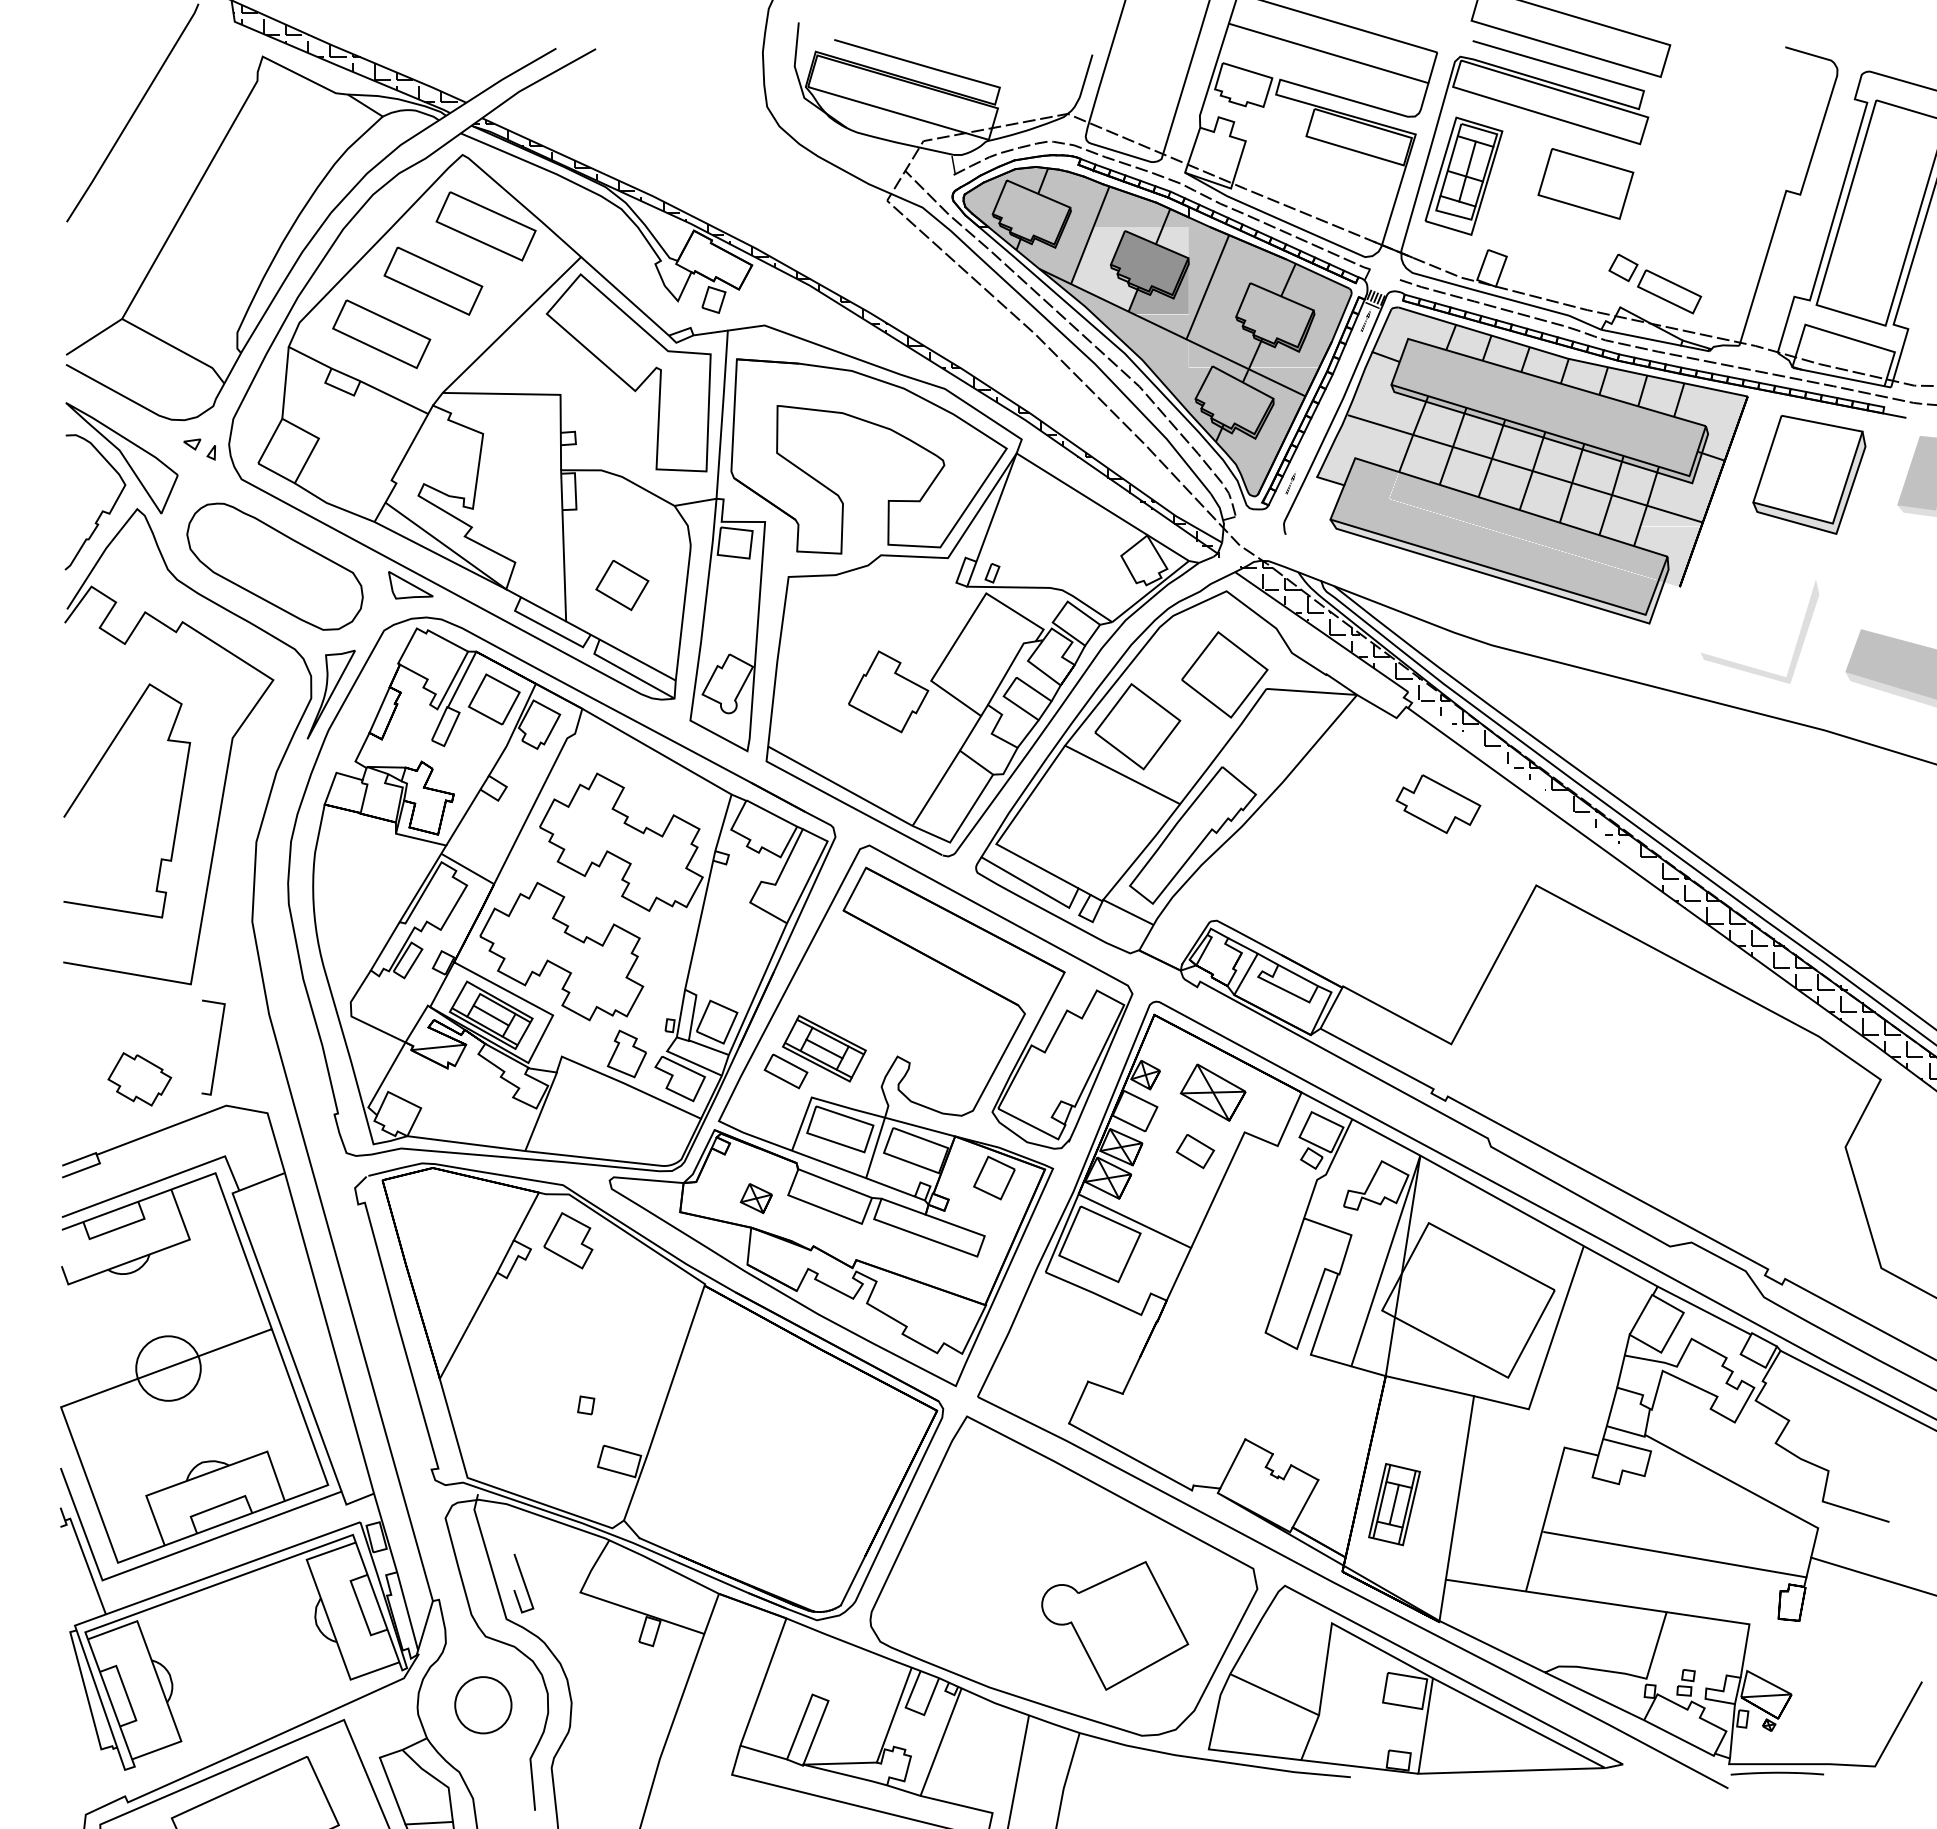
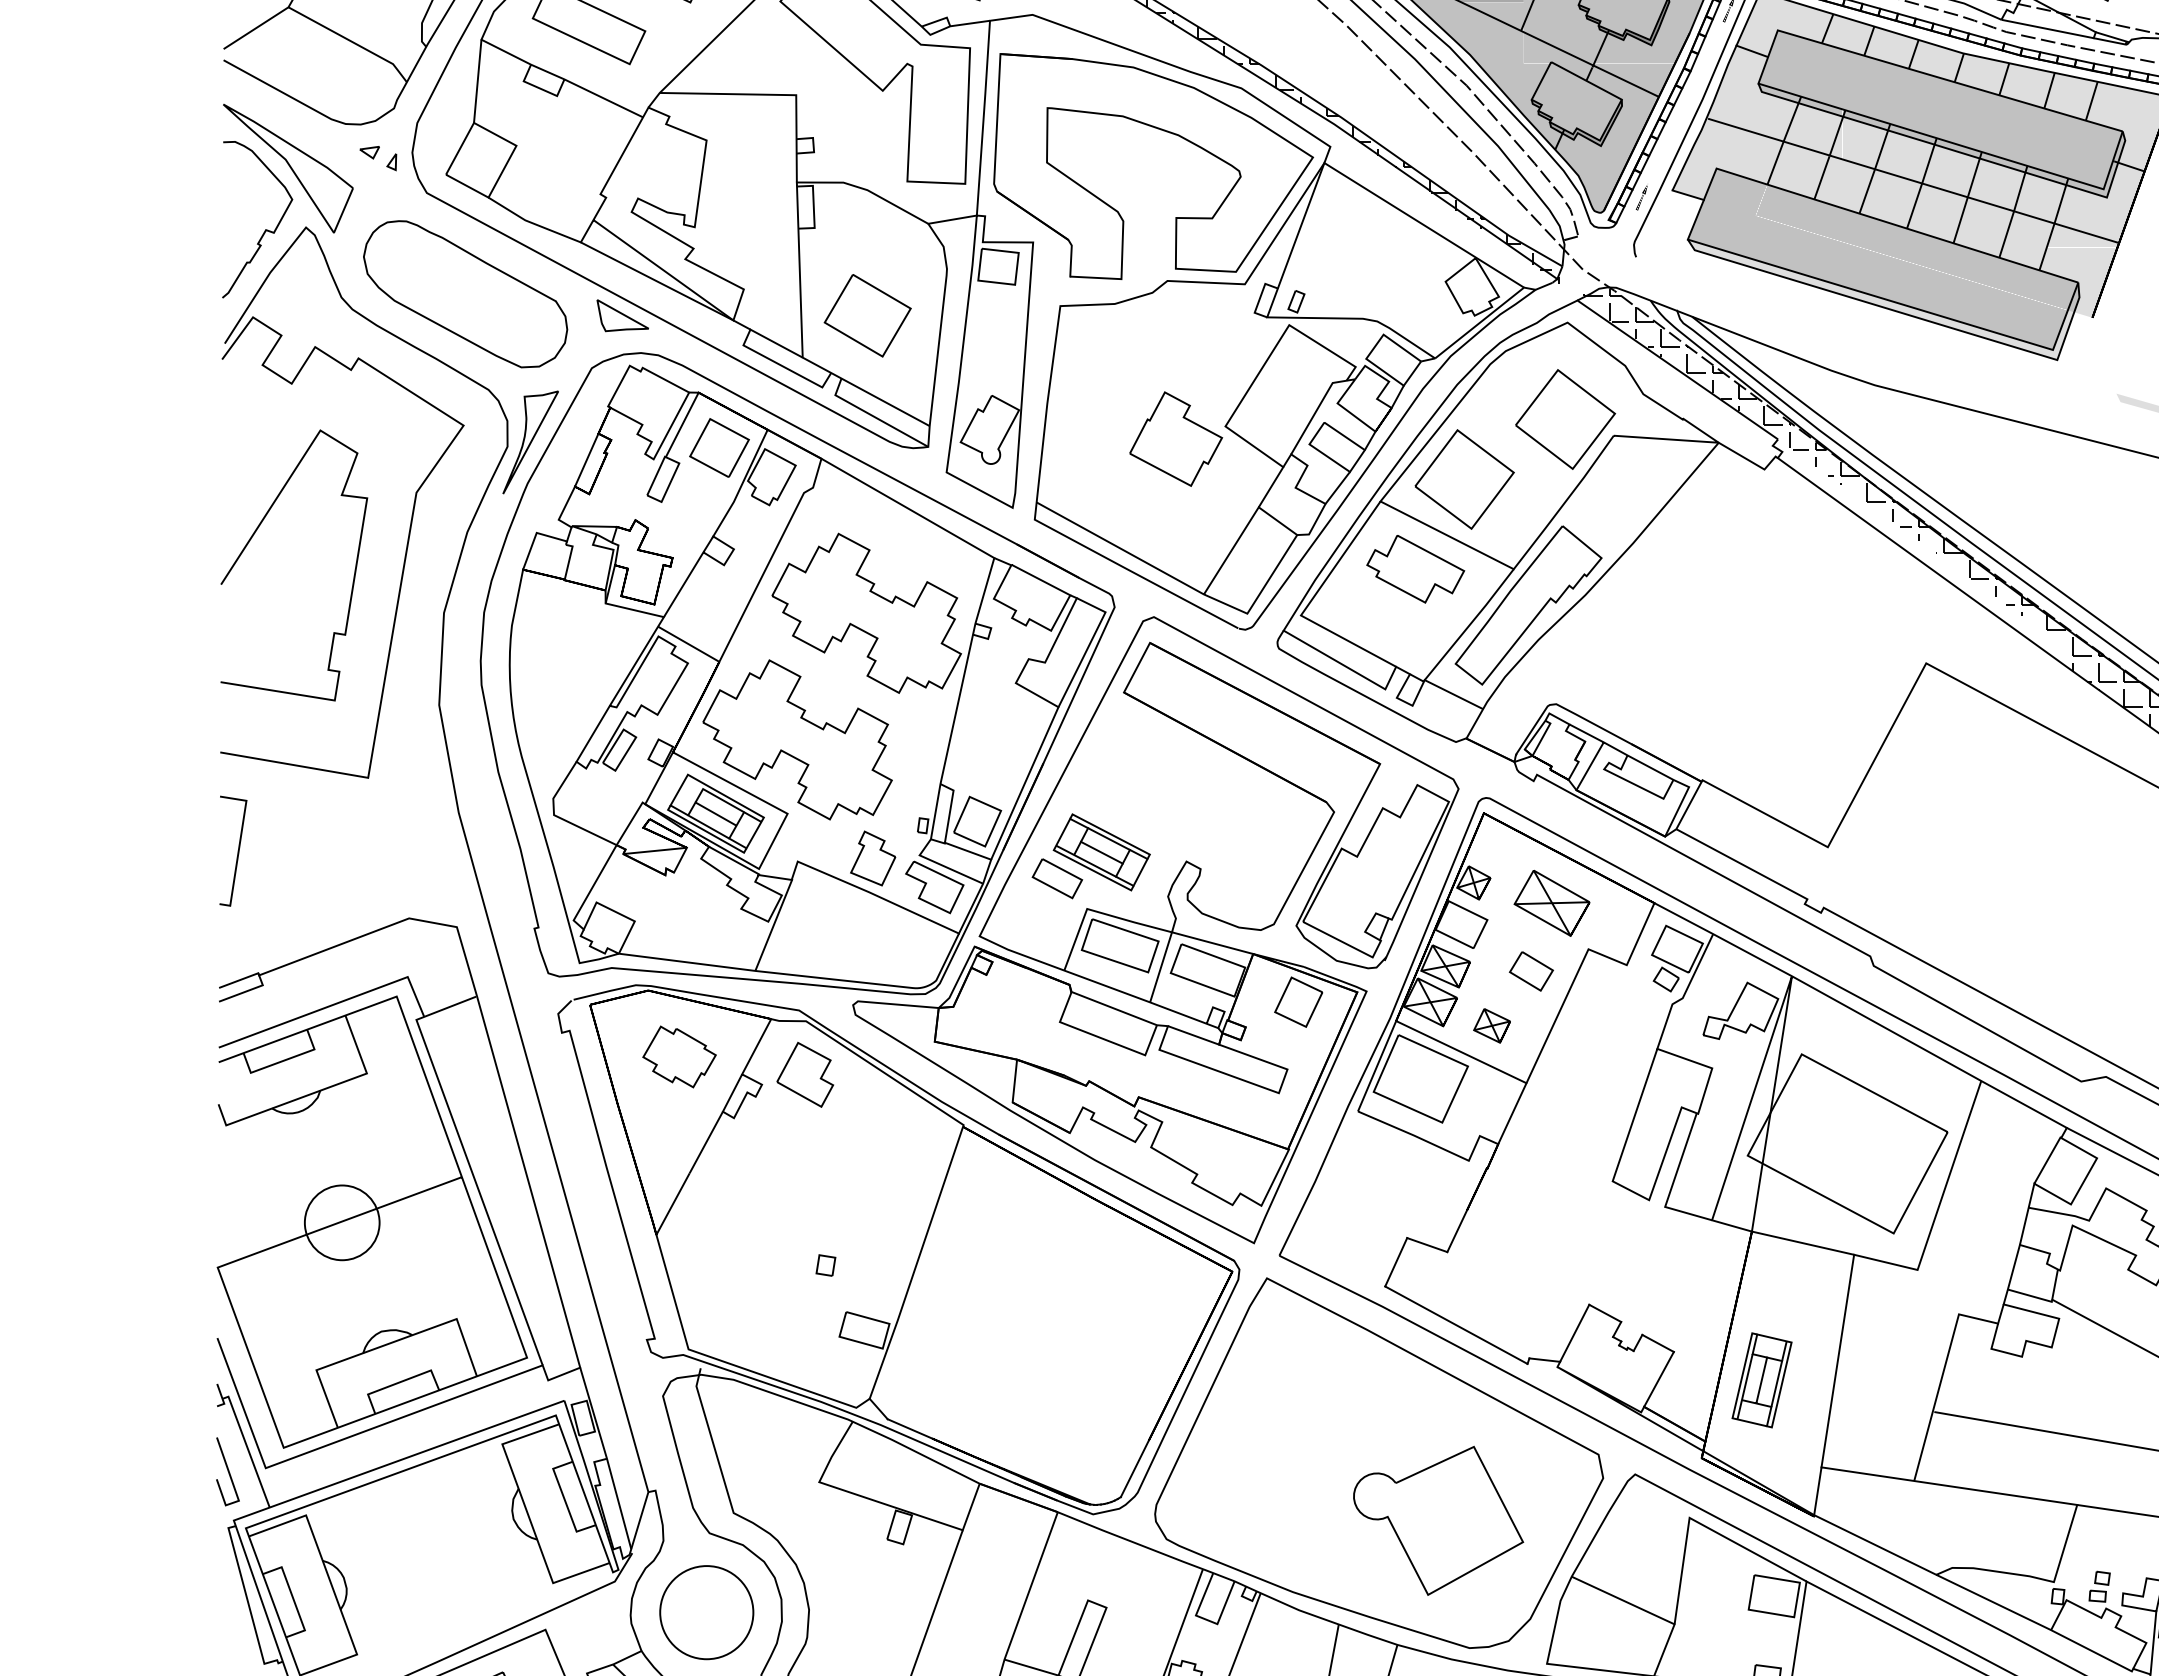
part: (622, 585) -> (867, 315), size x1.43
part: (1438, 803) -> (1415, 568), moved
line: (216, 1049) -> (236, 853), moved
part: (139, 1079) -> (679, 1057), moved
part: (755, 1198) -> (1491, 1025), moved
line: (523, 1583) -> (227, 1471), moved
circle: (483, 1705) -> (706, 1613), size x1.43

